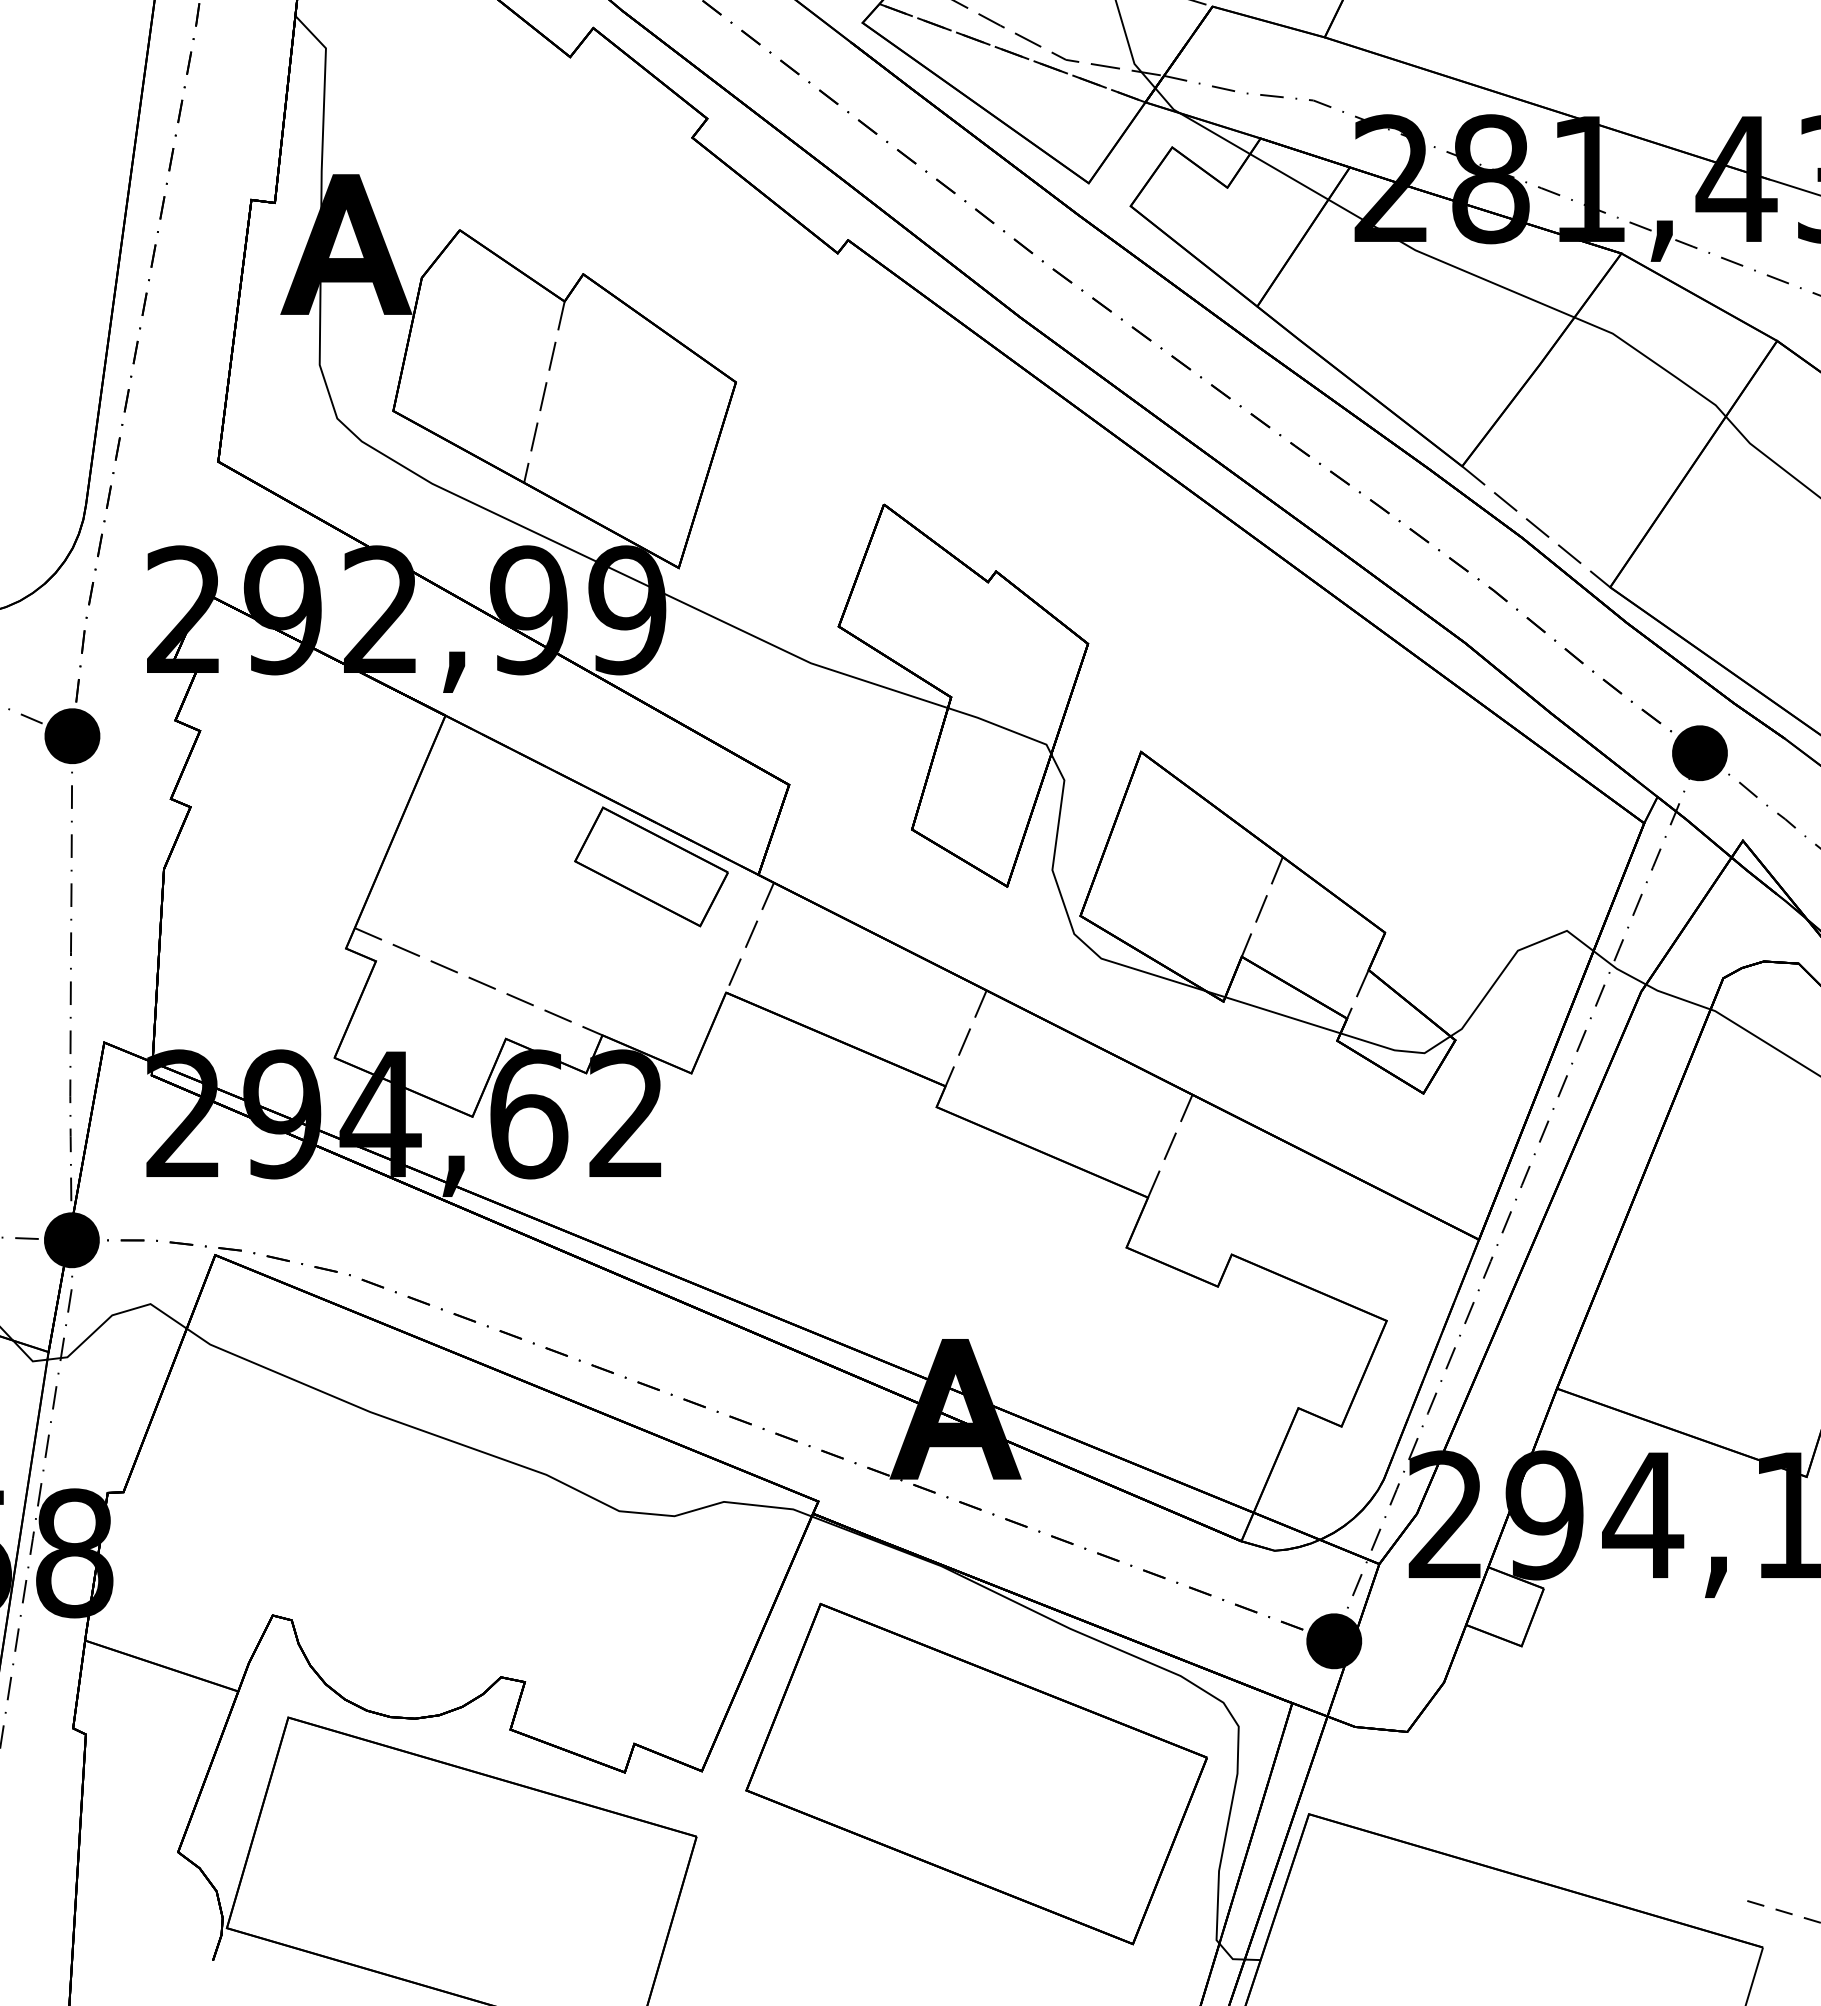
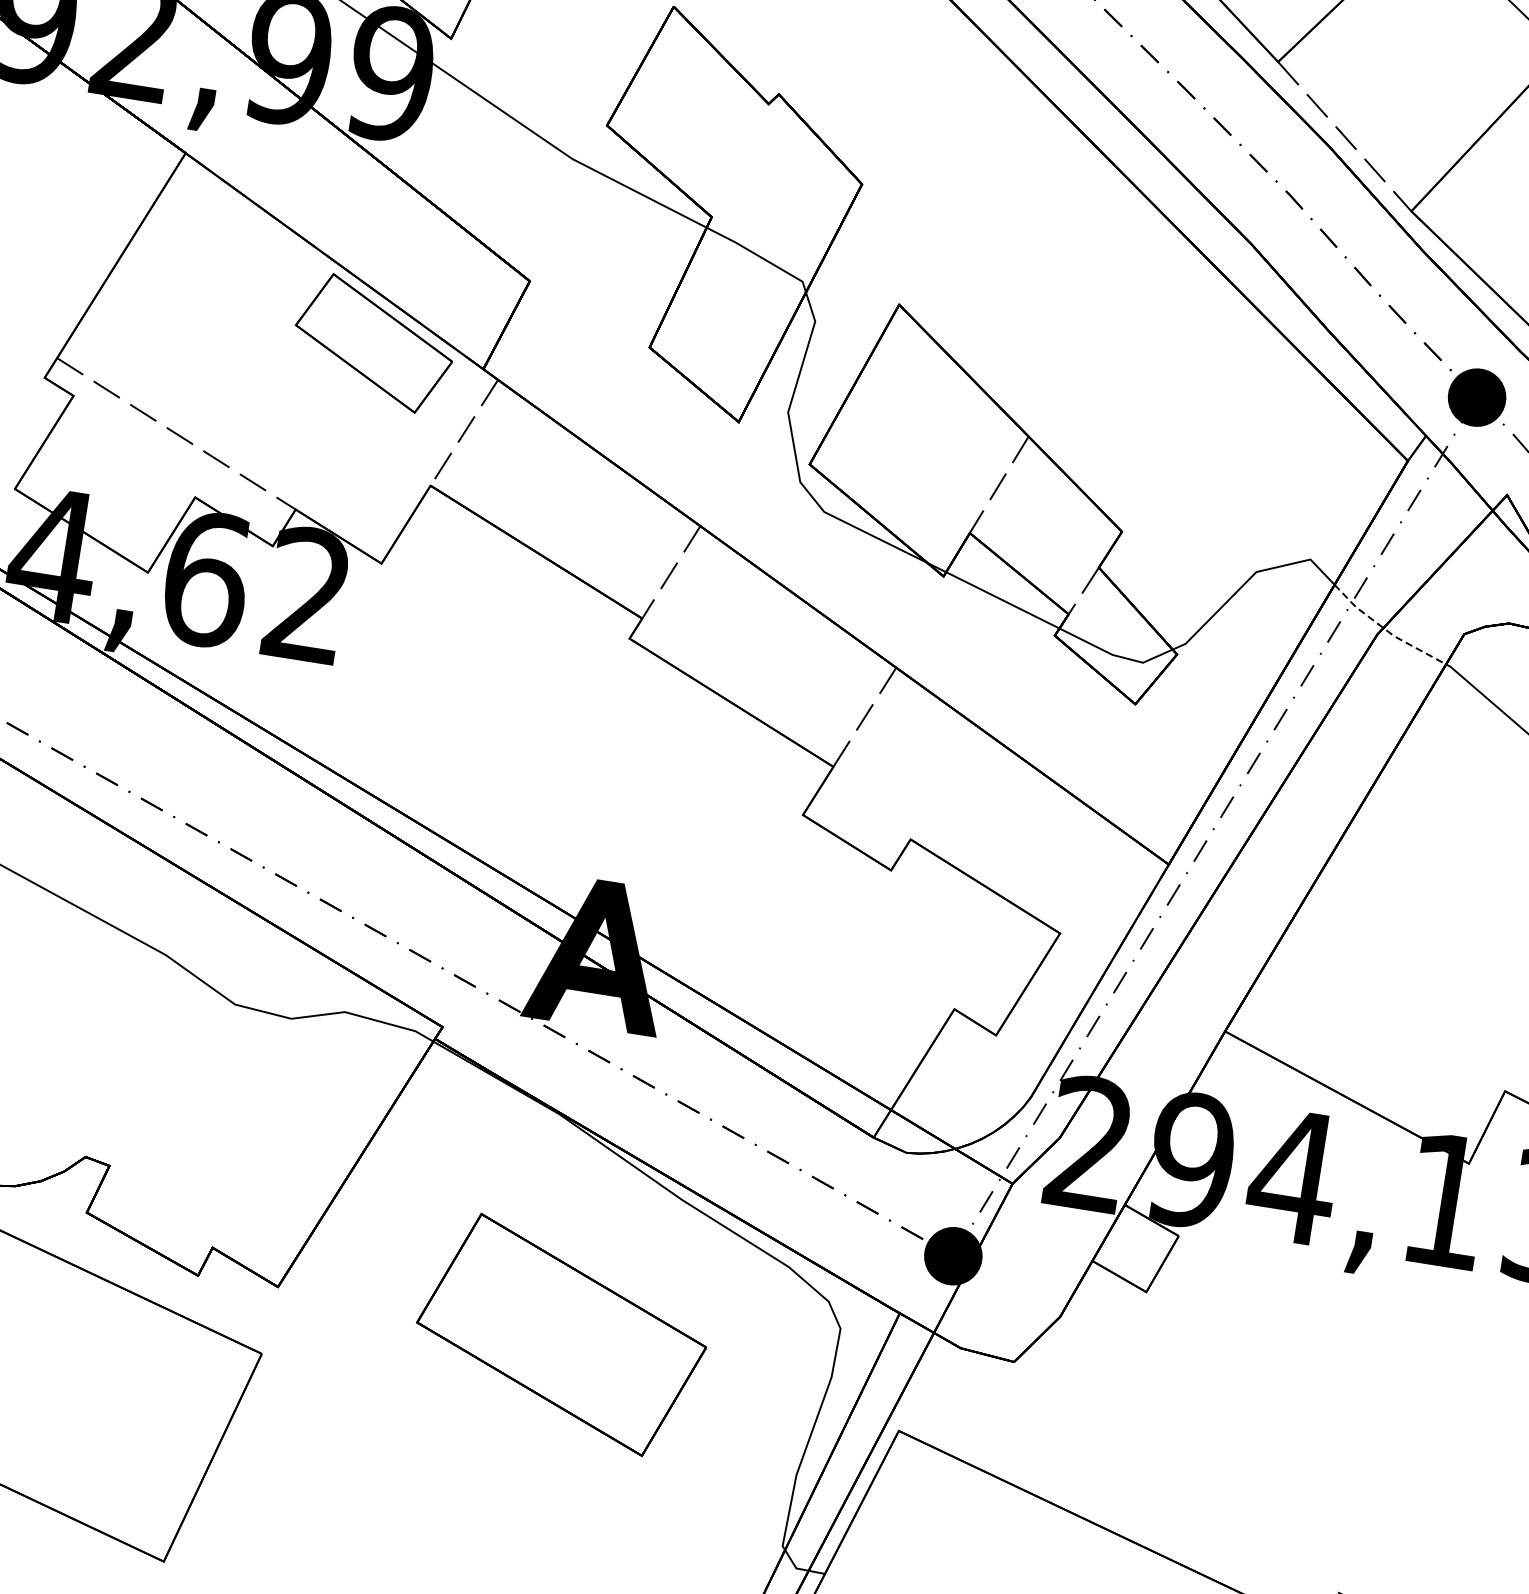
line: (1648, 986) -> (1385, 630), solid -> dashed
part: (976, 1773) -> (561, 1334), size x0.6

